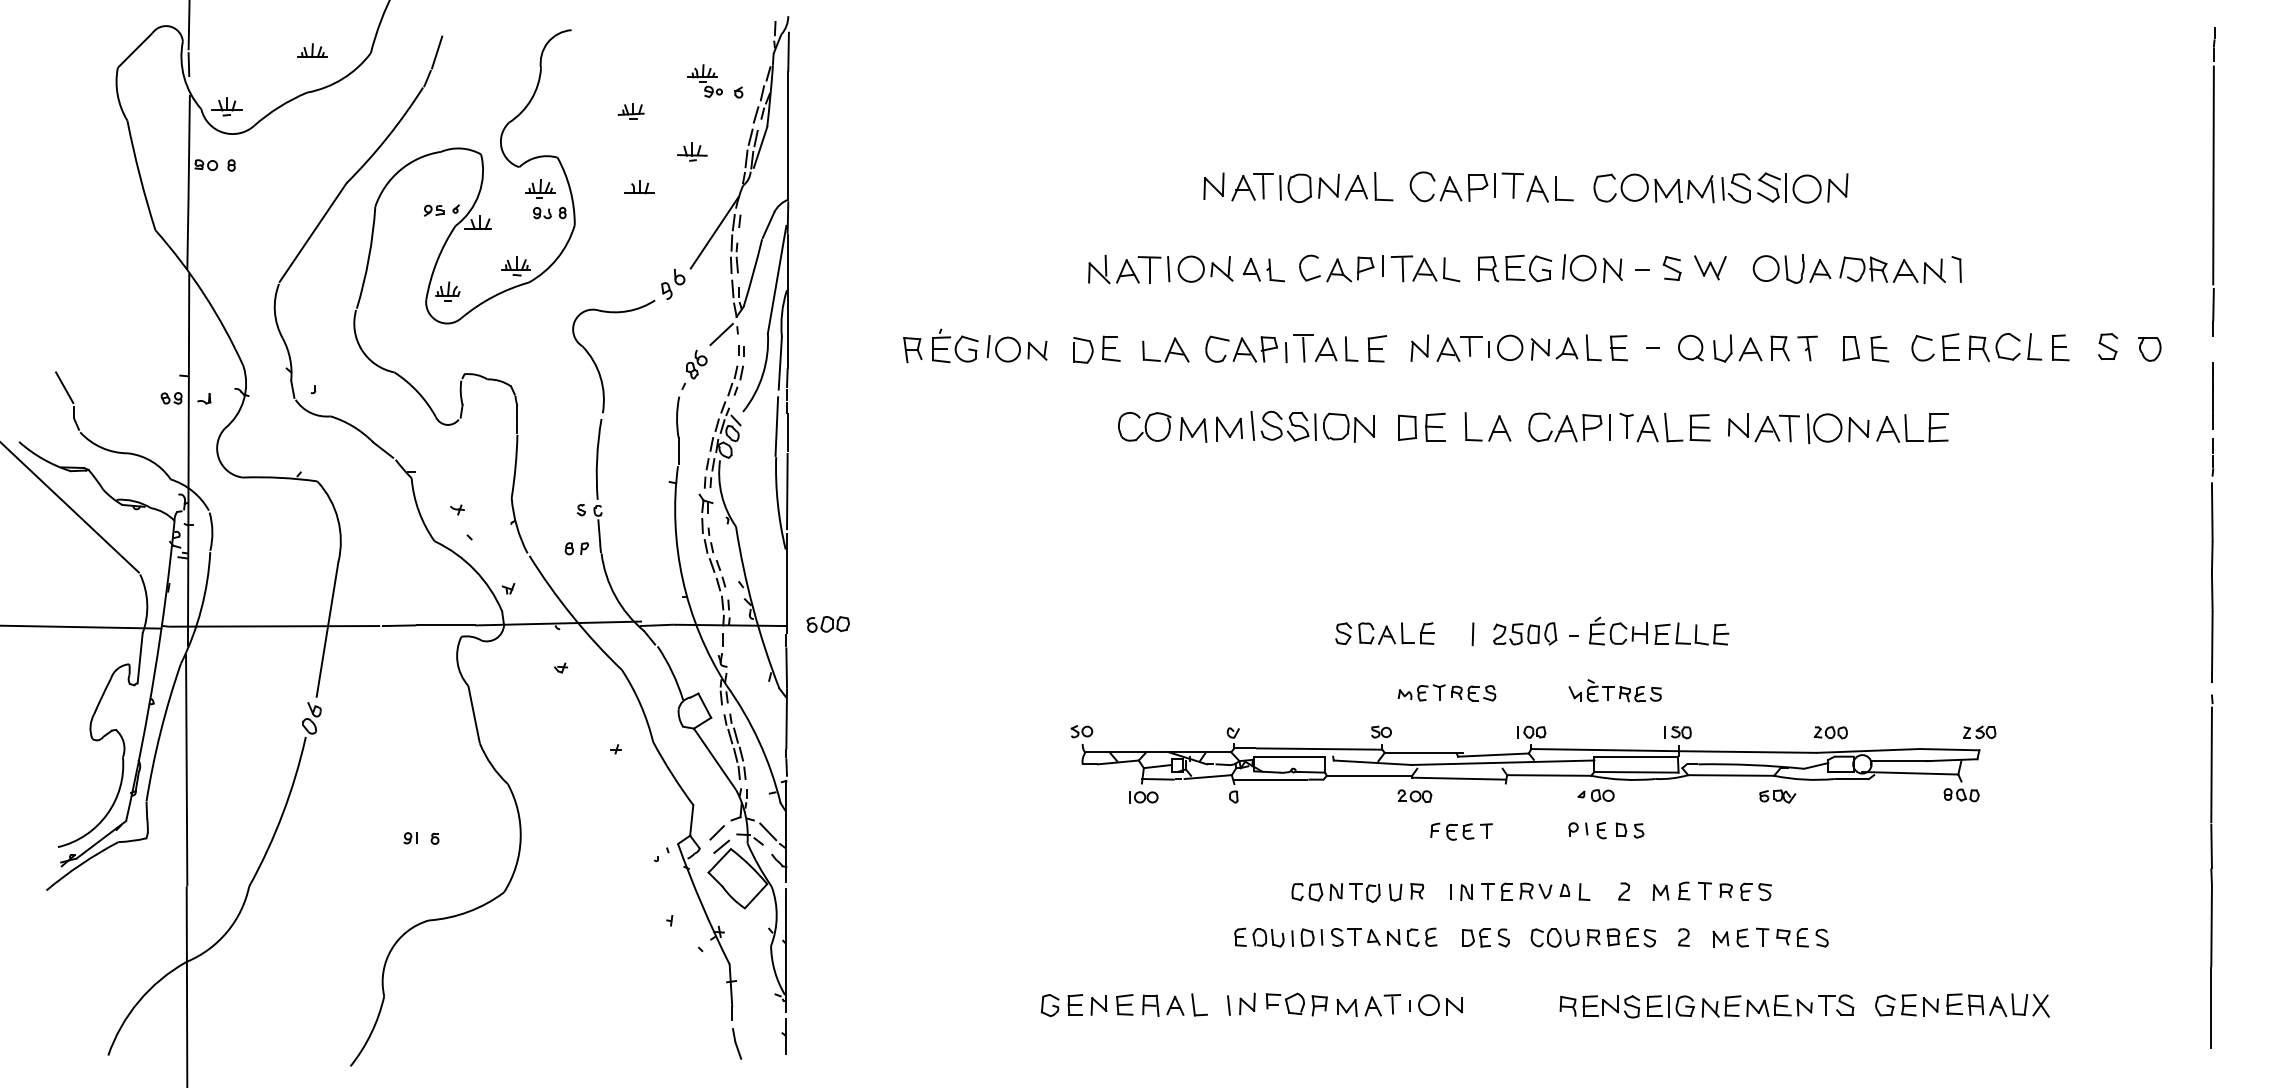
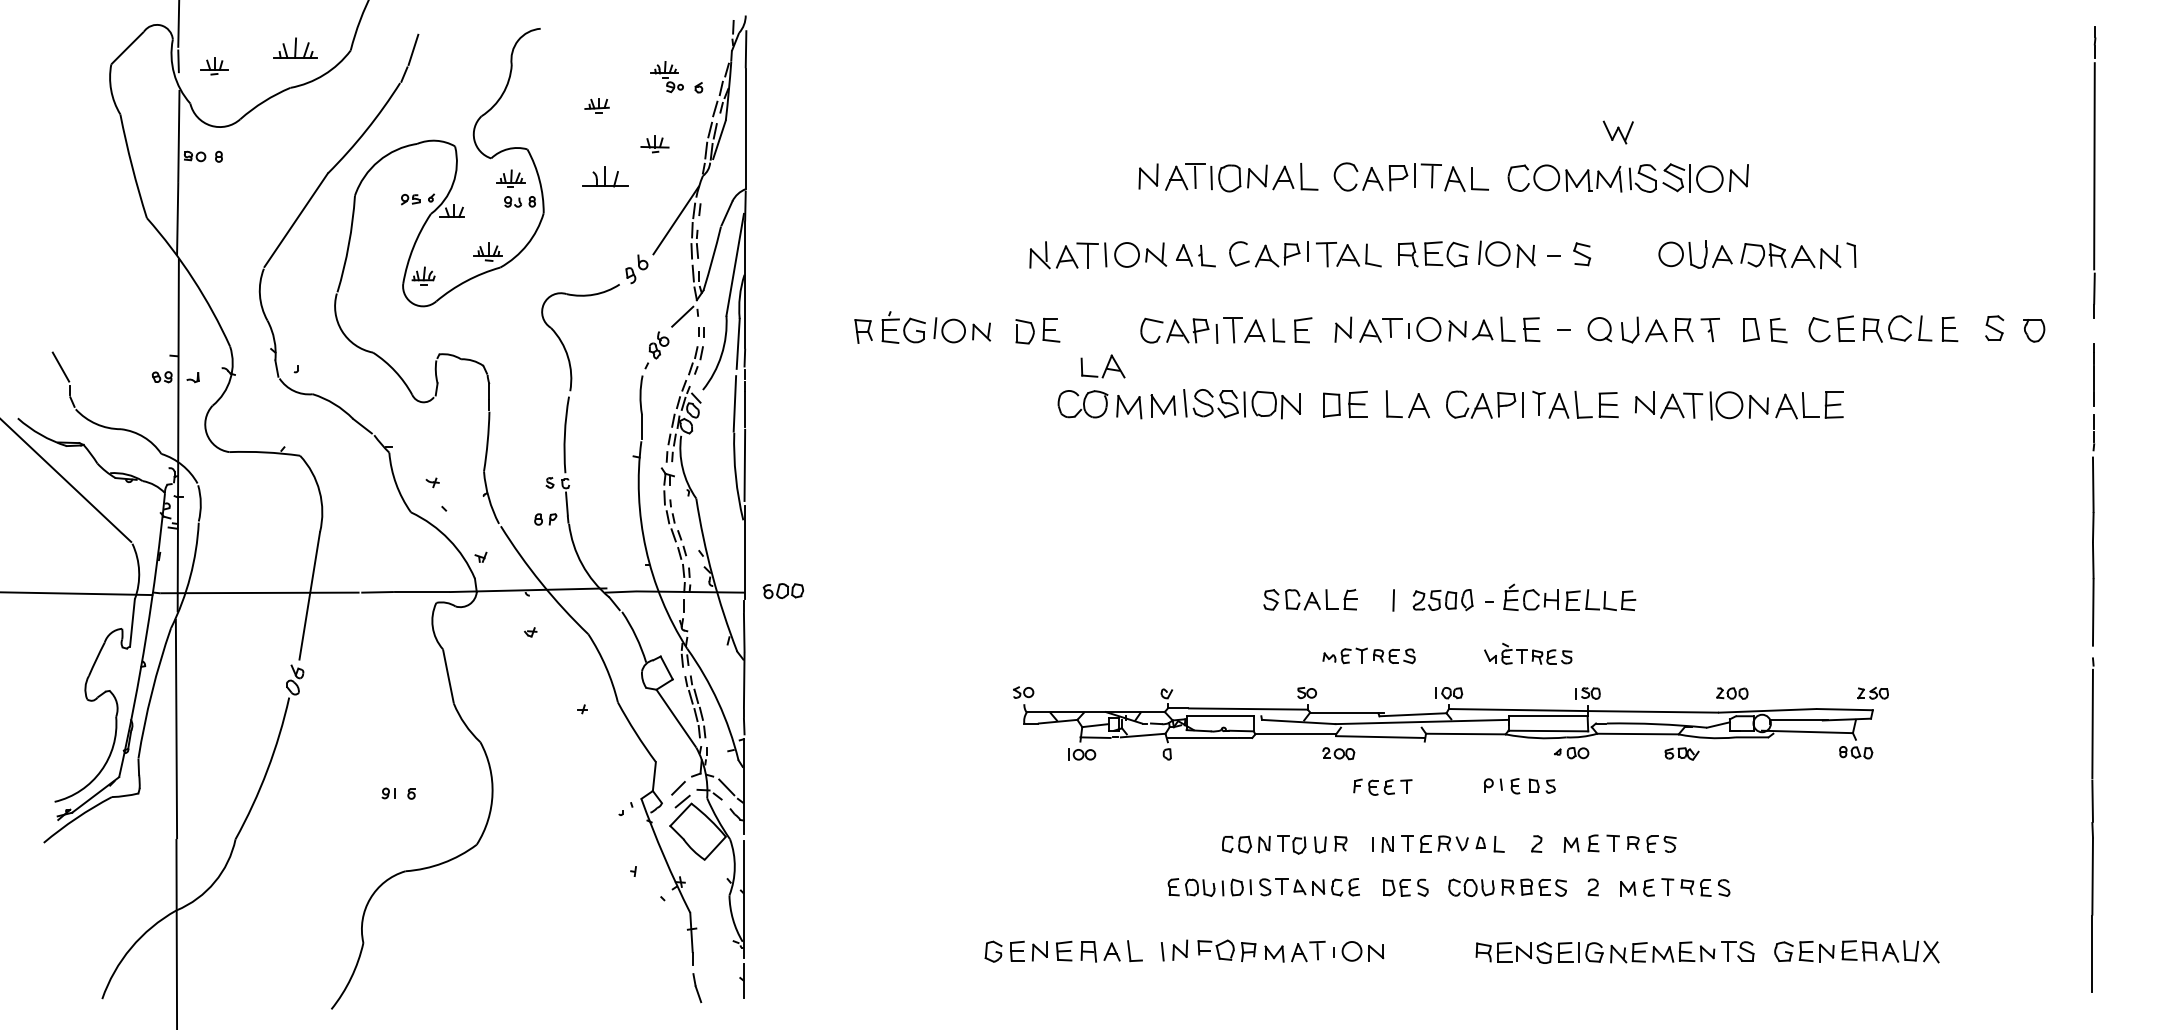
part: (312, 50) -> (295, 48), size x1.6
part: (226, 106) -> (214, 65), moved
part: (639, 187) -> (604, 177), size x1.6
part: (1710, 267) -> (1618, 132), moved
part: (1165, 349) -> (1102, 365), moved
part: (1595, 795) -> (1571, 752), moved

